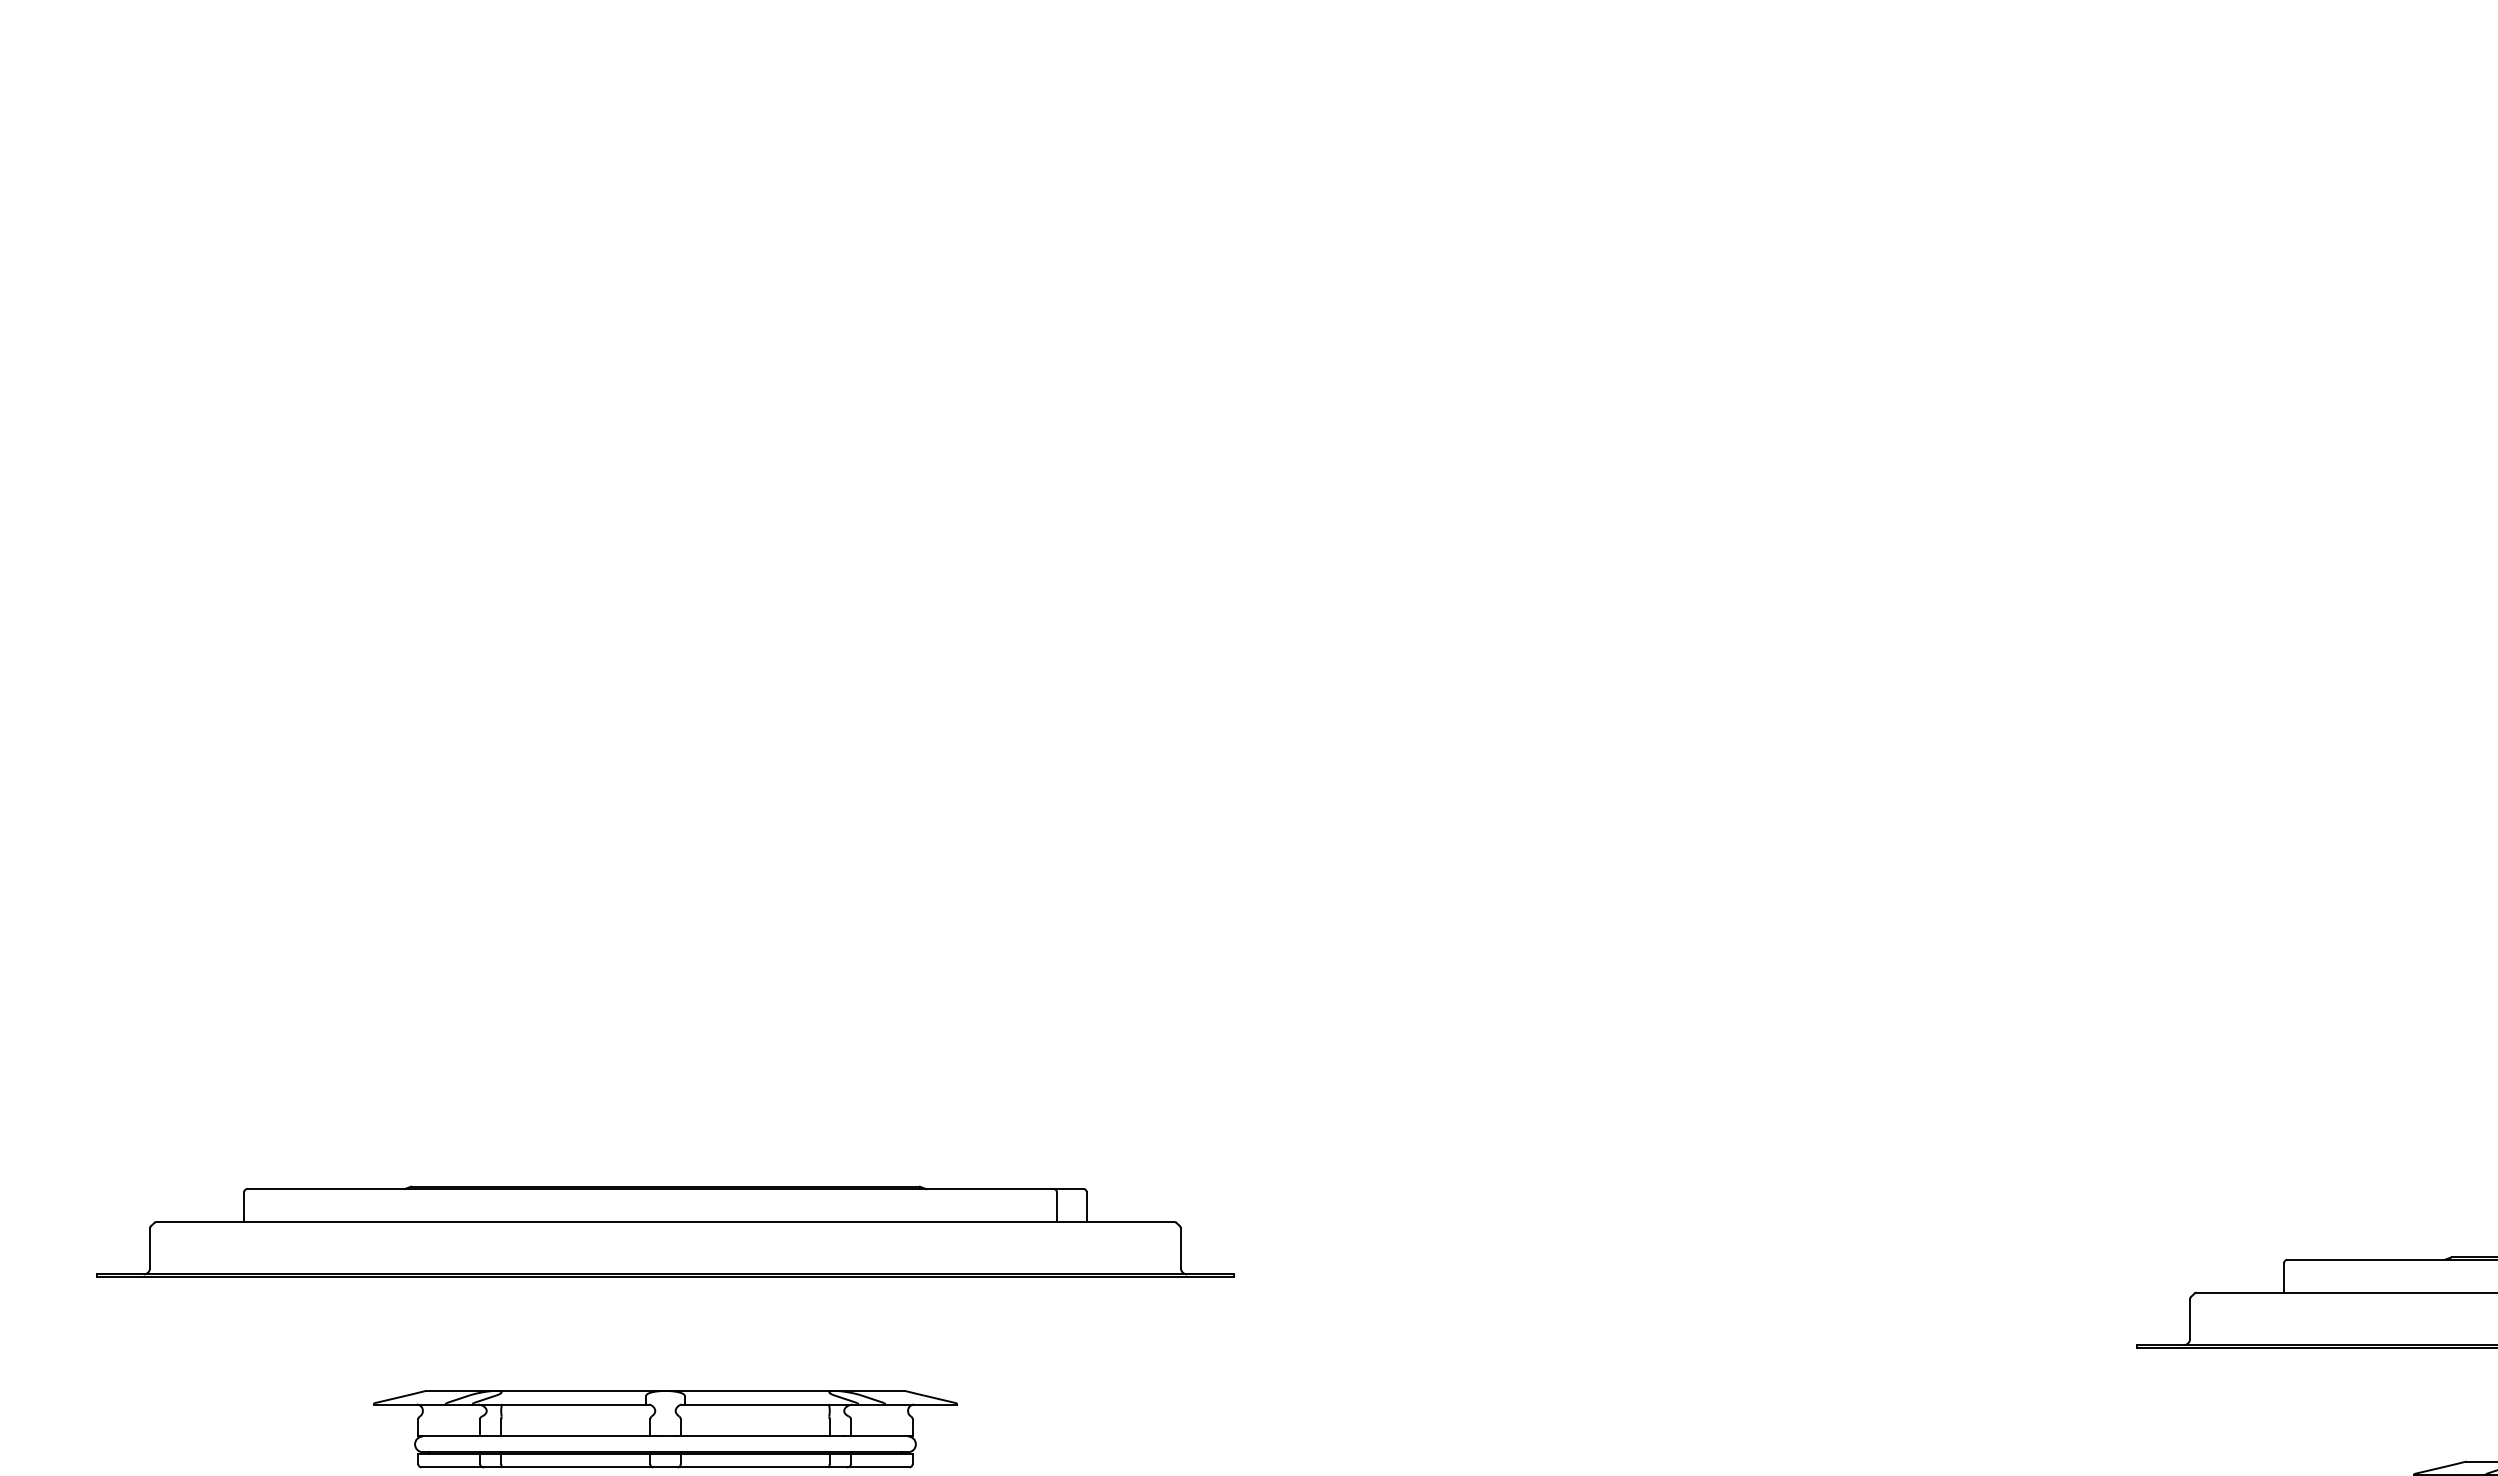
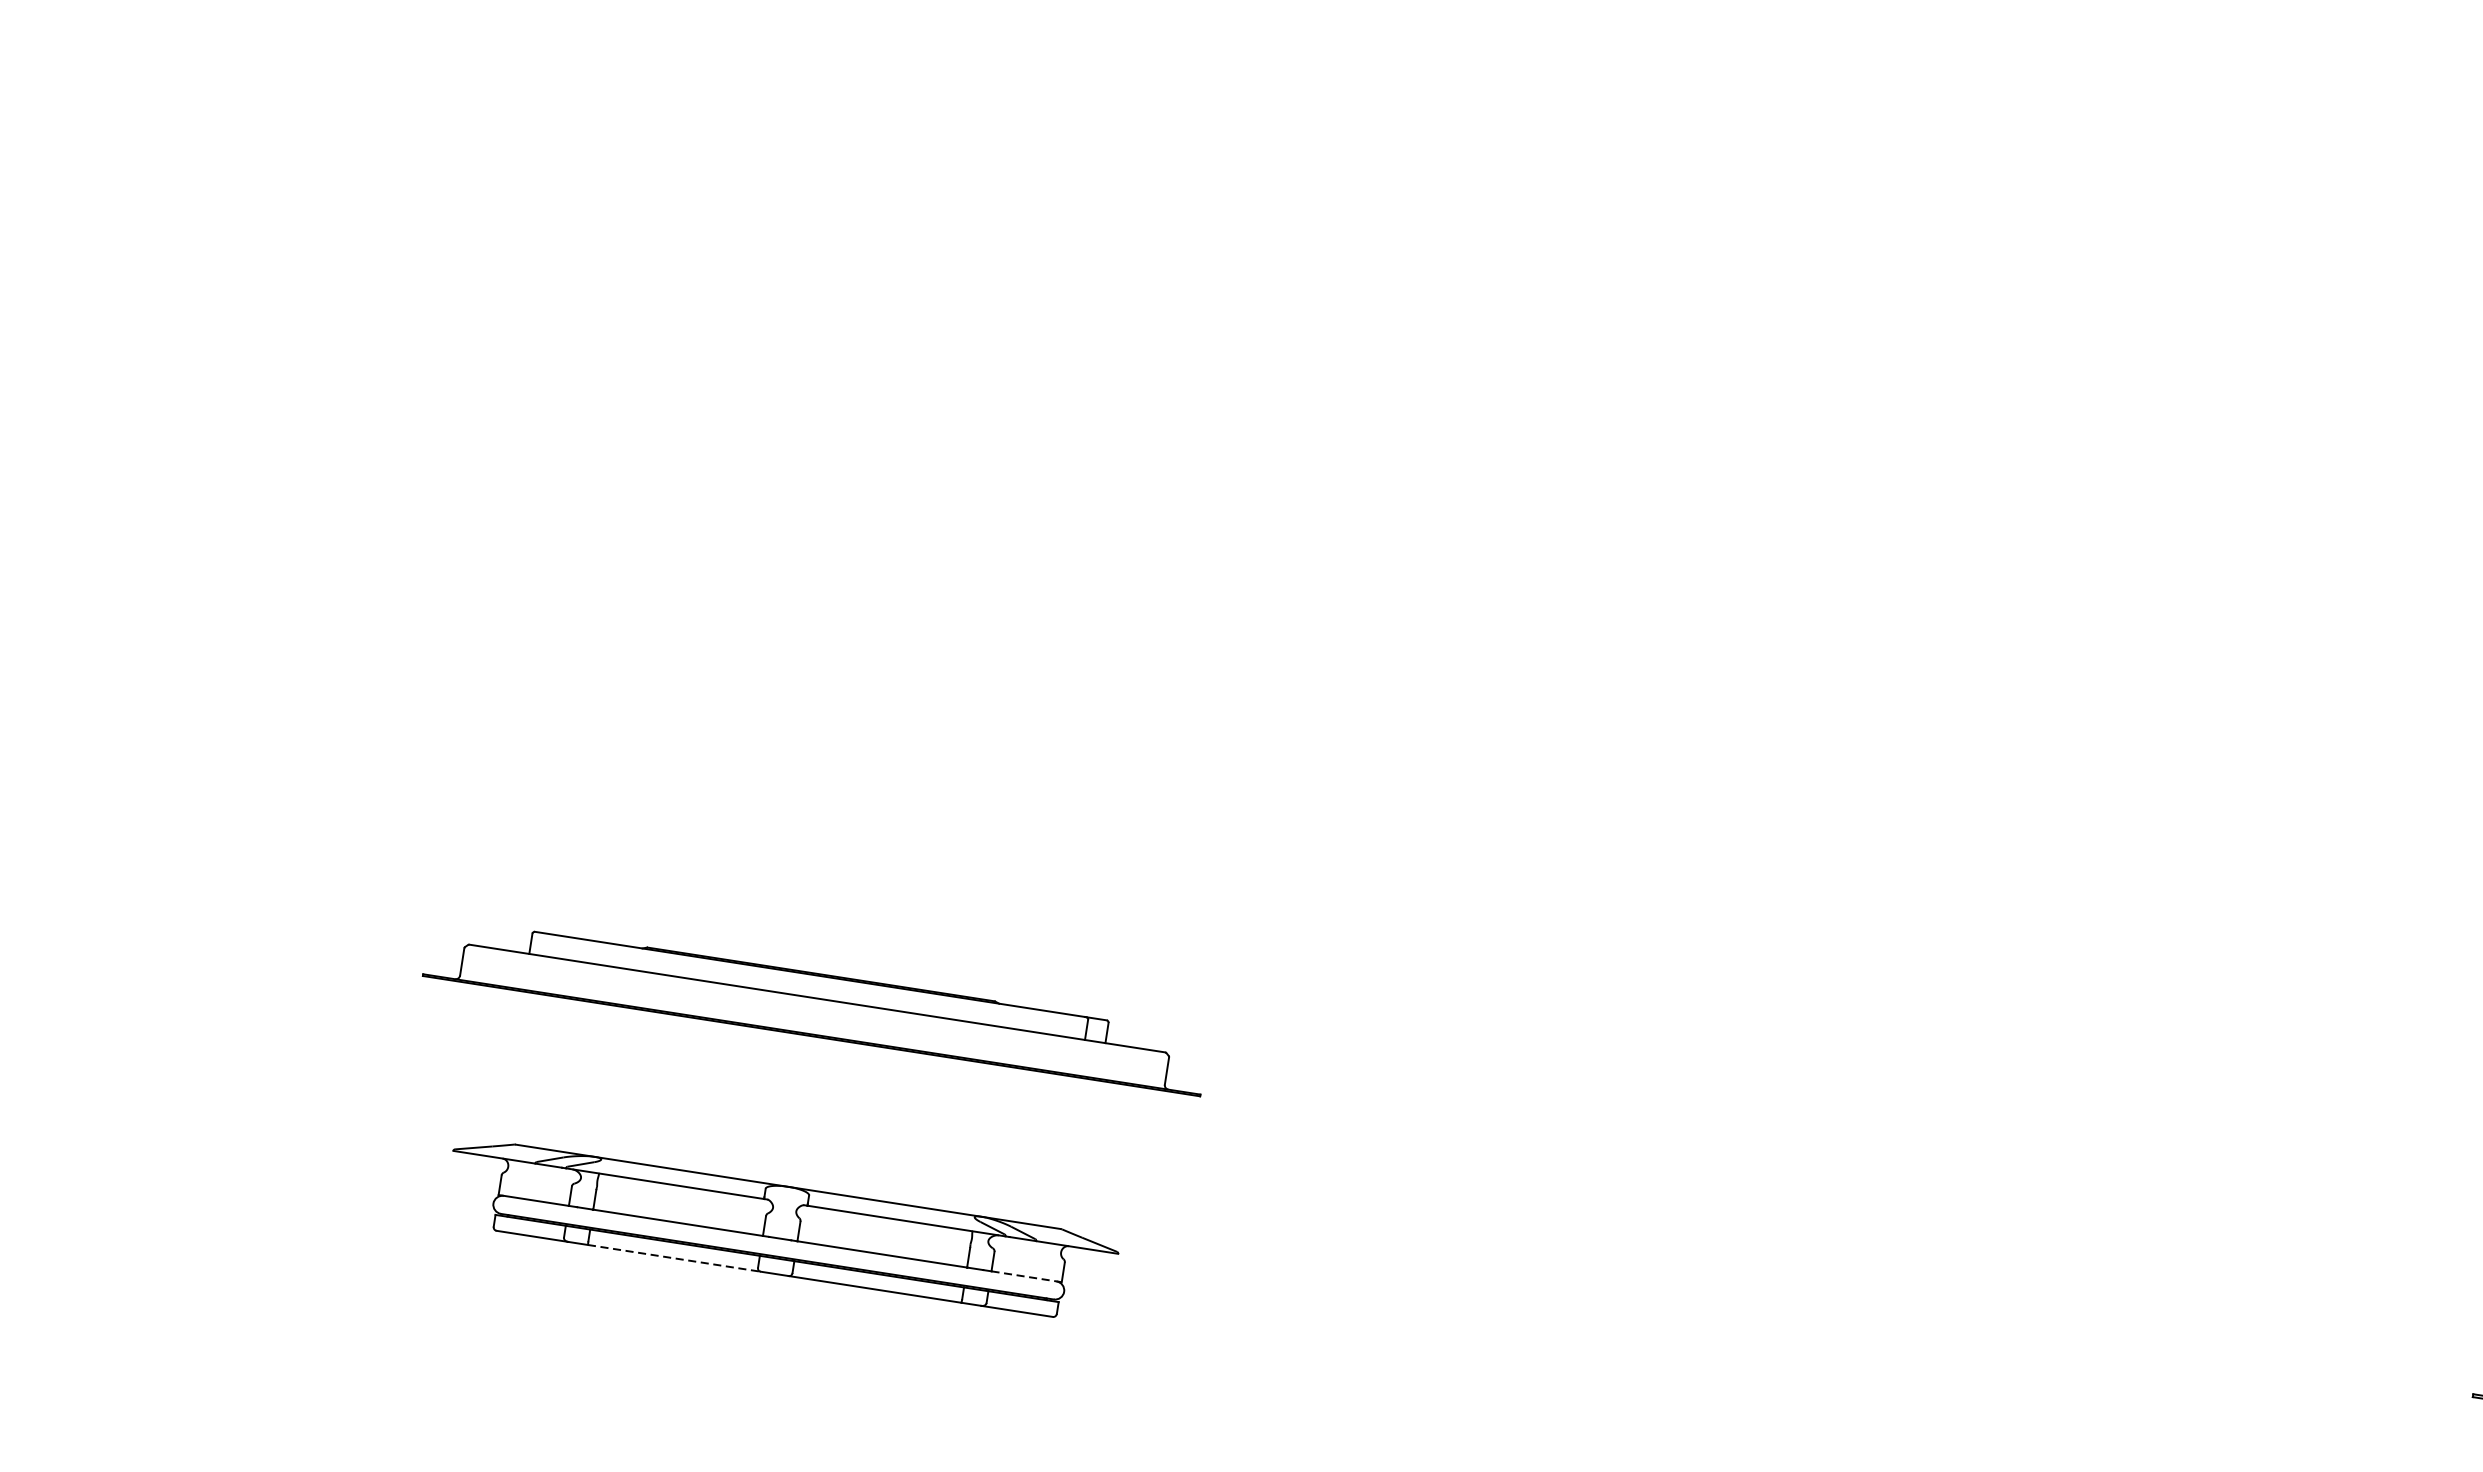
part: (665, 1231) -> (816, 1005), size x0.6
line: (881, 1436) -> (1026, 1276), solid -> dashed
line: (577, 1467) -> (674, 1258), solid -> dashed

